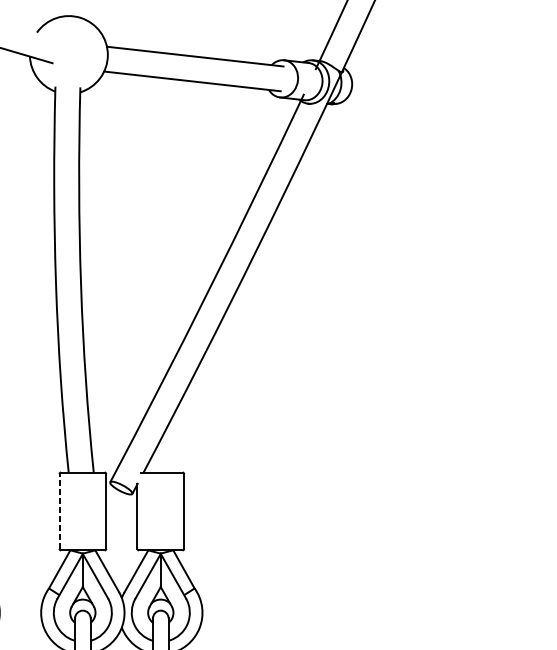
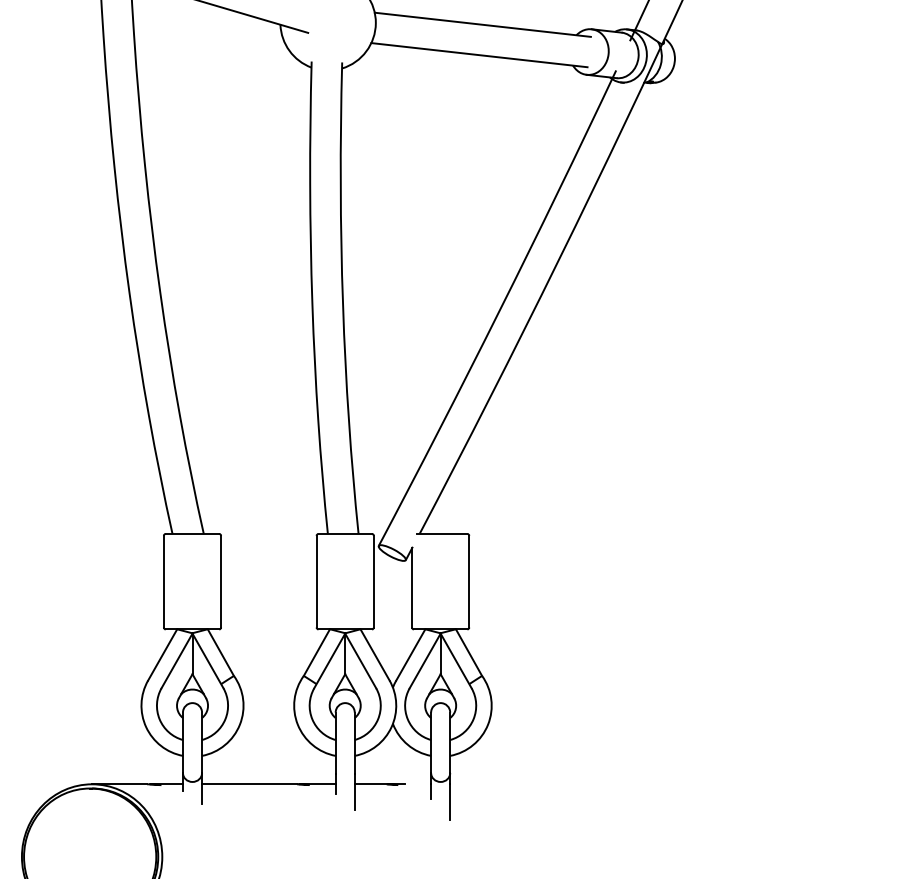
line: (59, 511) -> (316, 581), dashed -> solid

